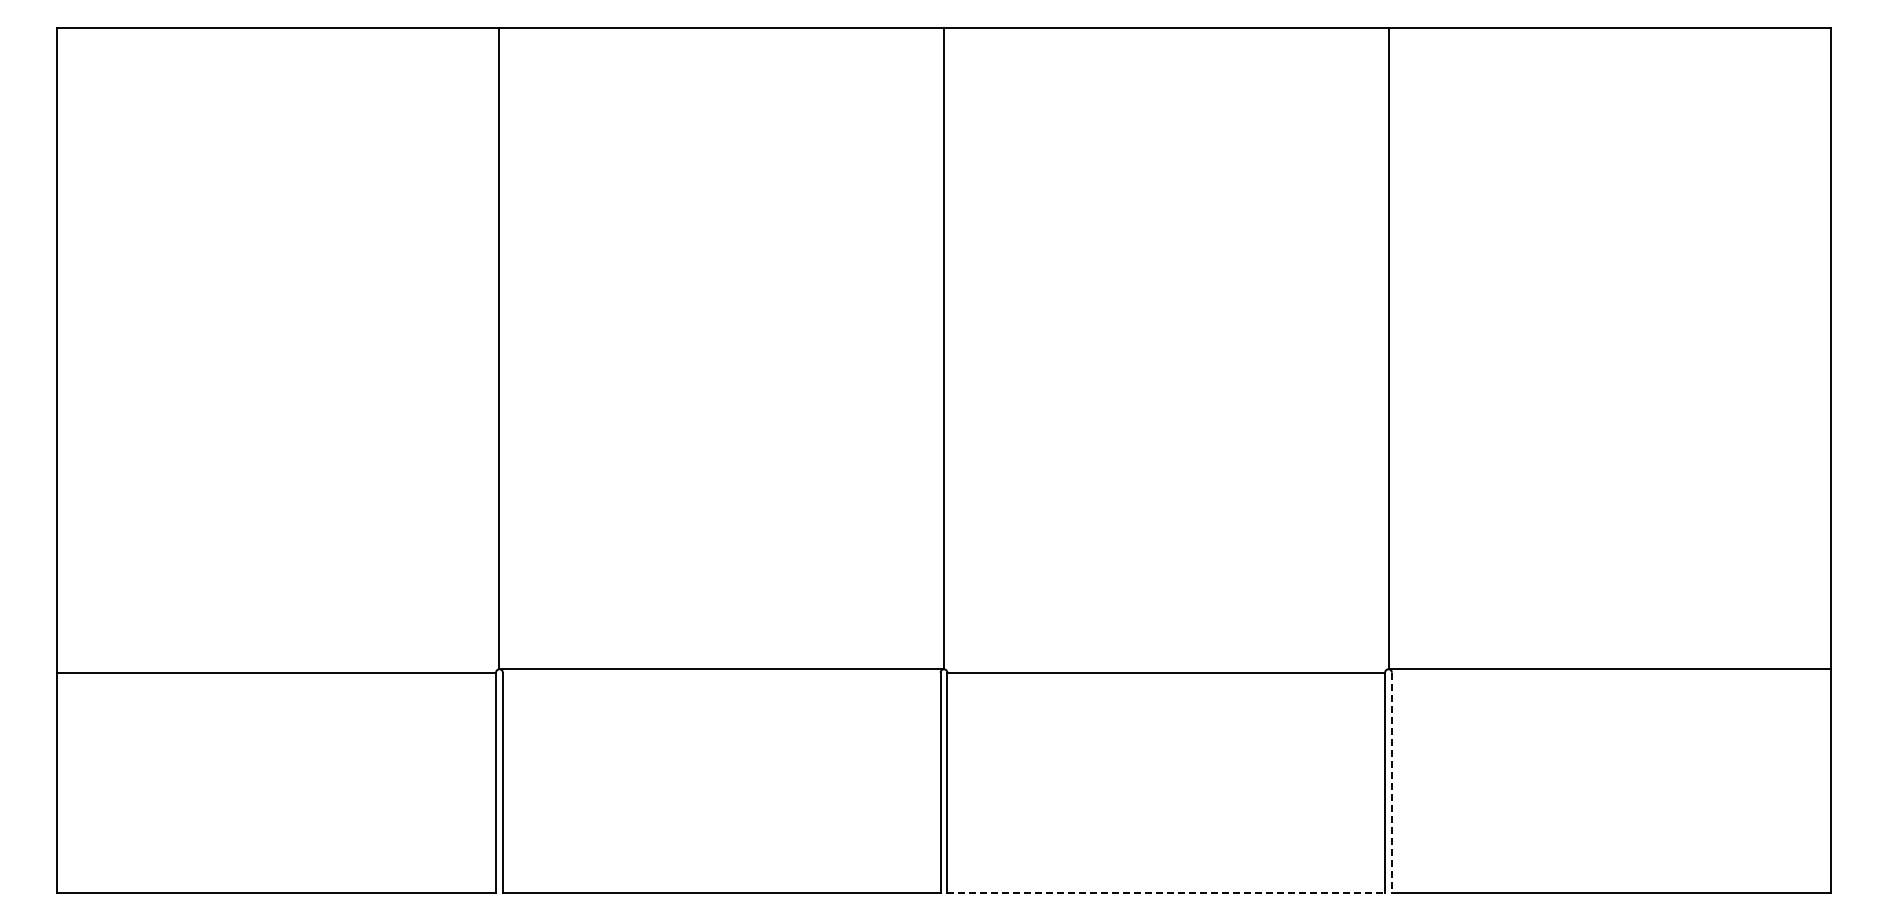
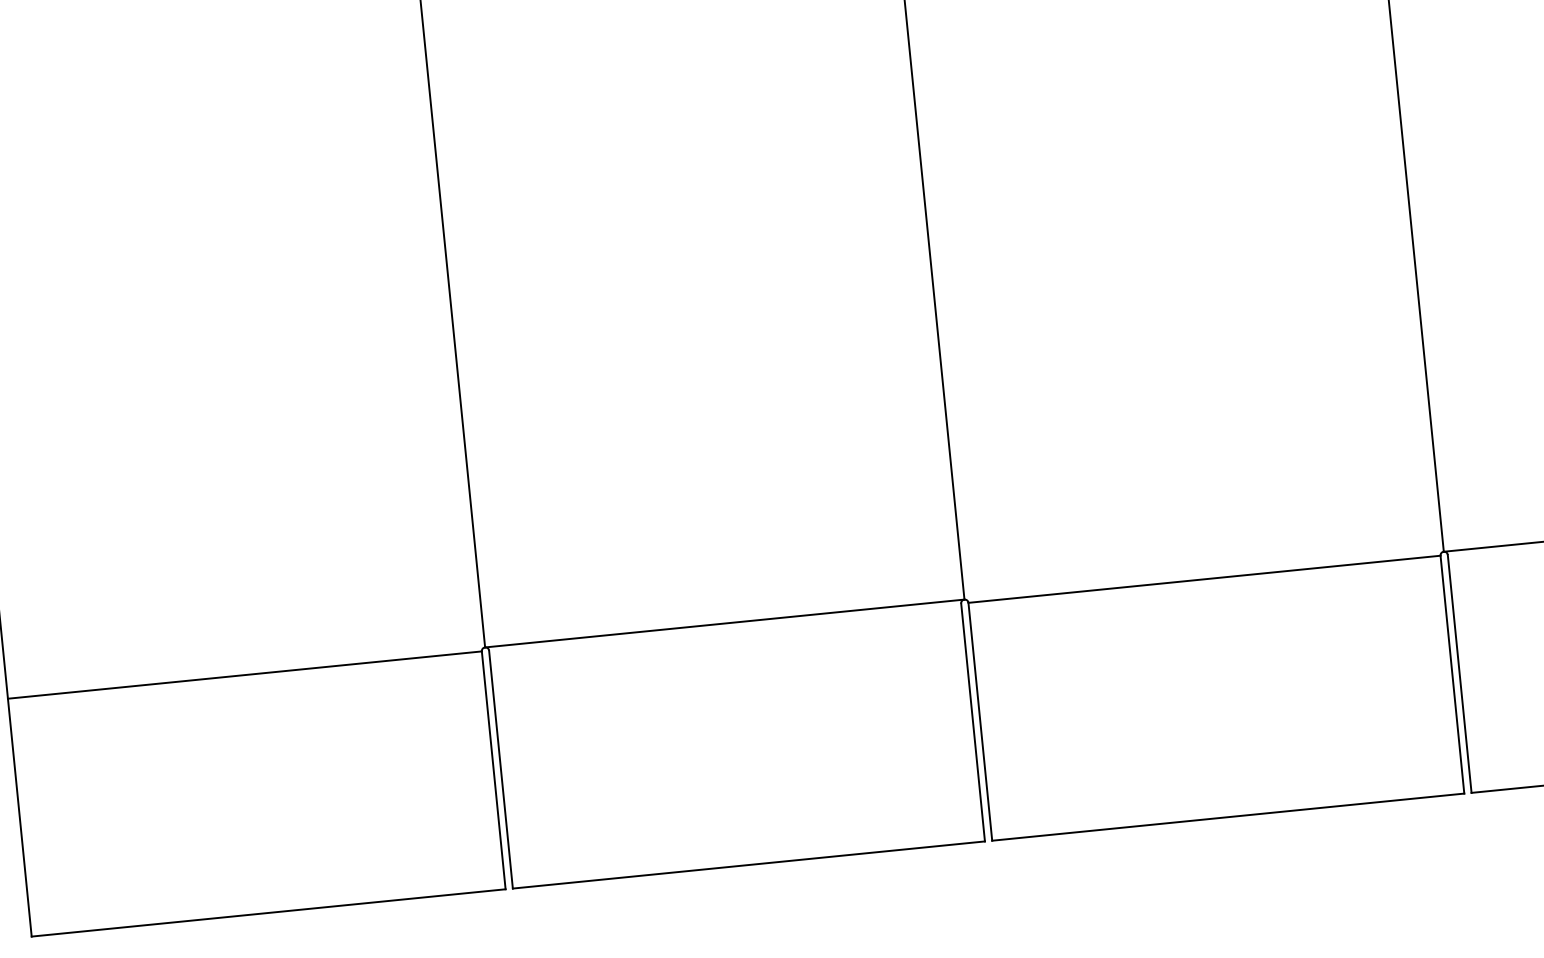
line: (1391, 783) -> (1459, 674), dashed -> solid
line: (1166, 893) -> (1228, 817), dashed -> solid

